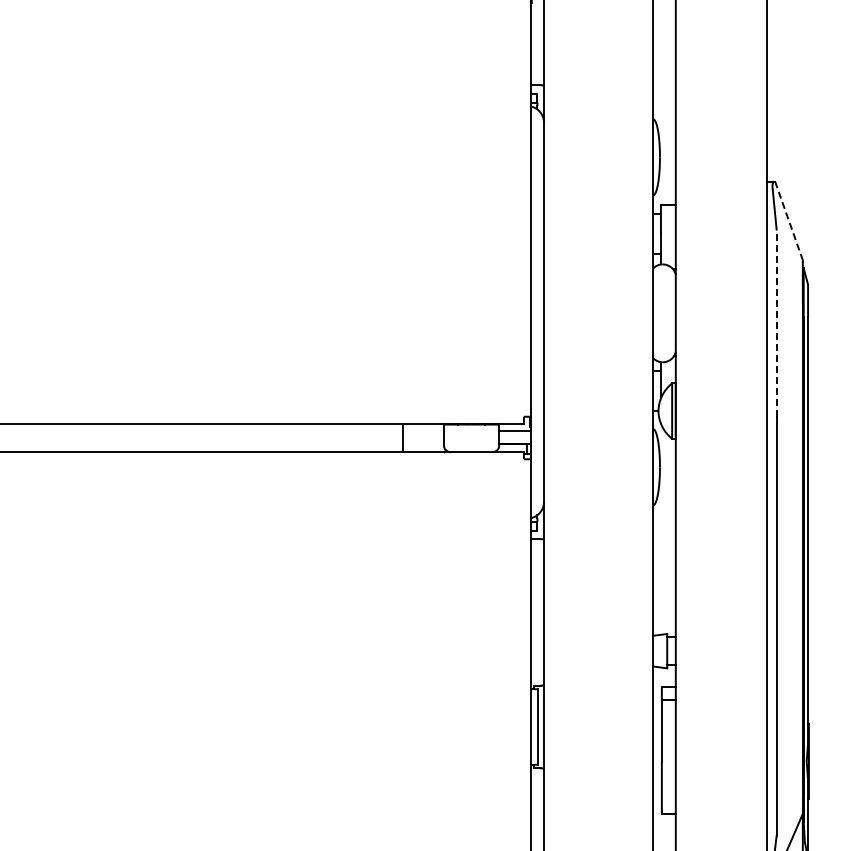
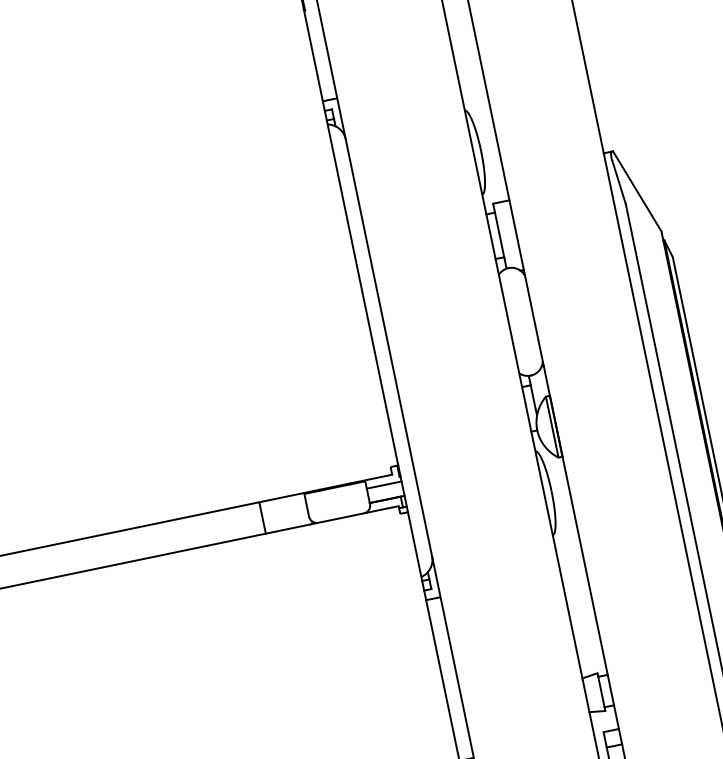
line: (788, 220) -> (636, 191), dashed -> solid
line: (776, 323) -> (646, 307), dashed -> solid

